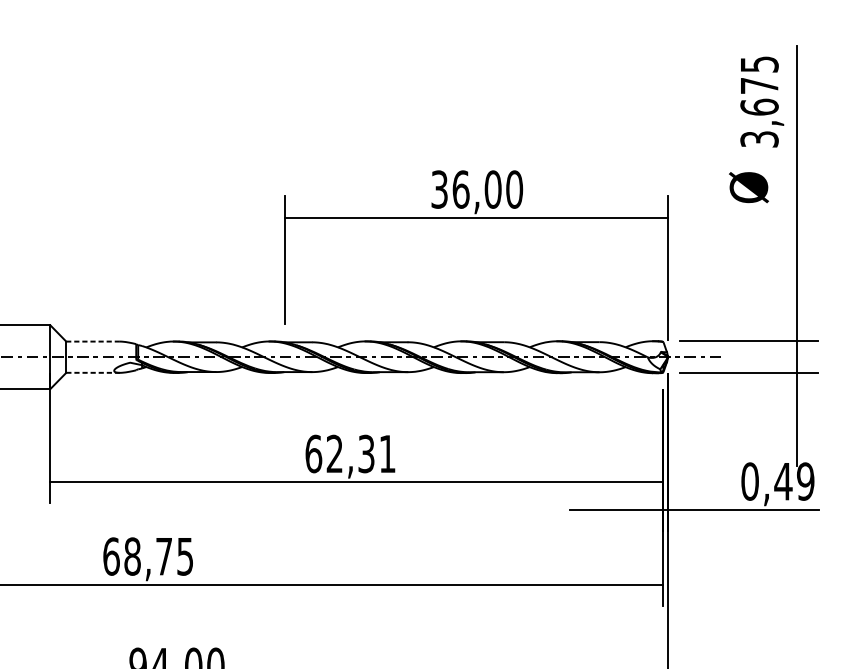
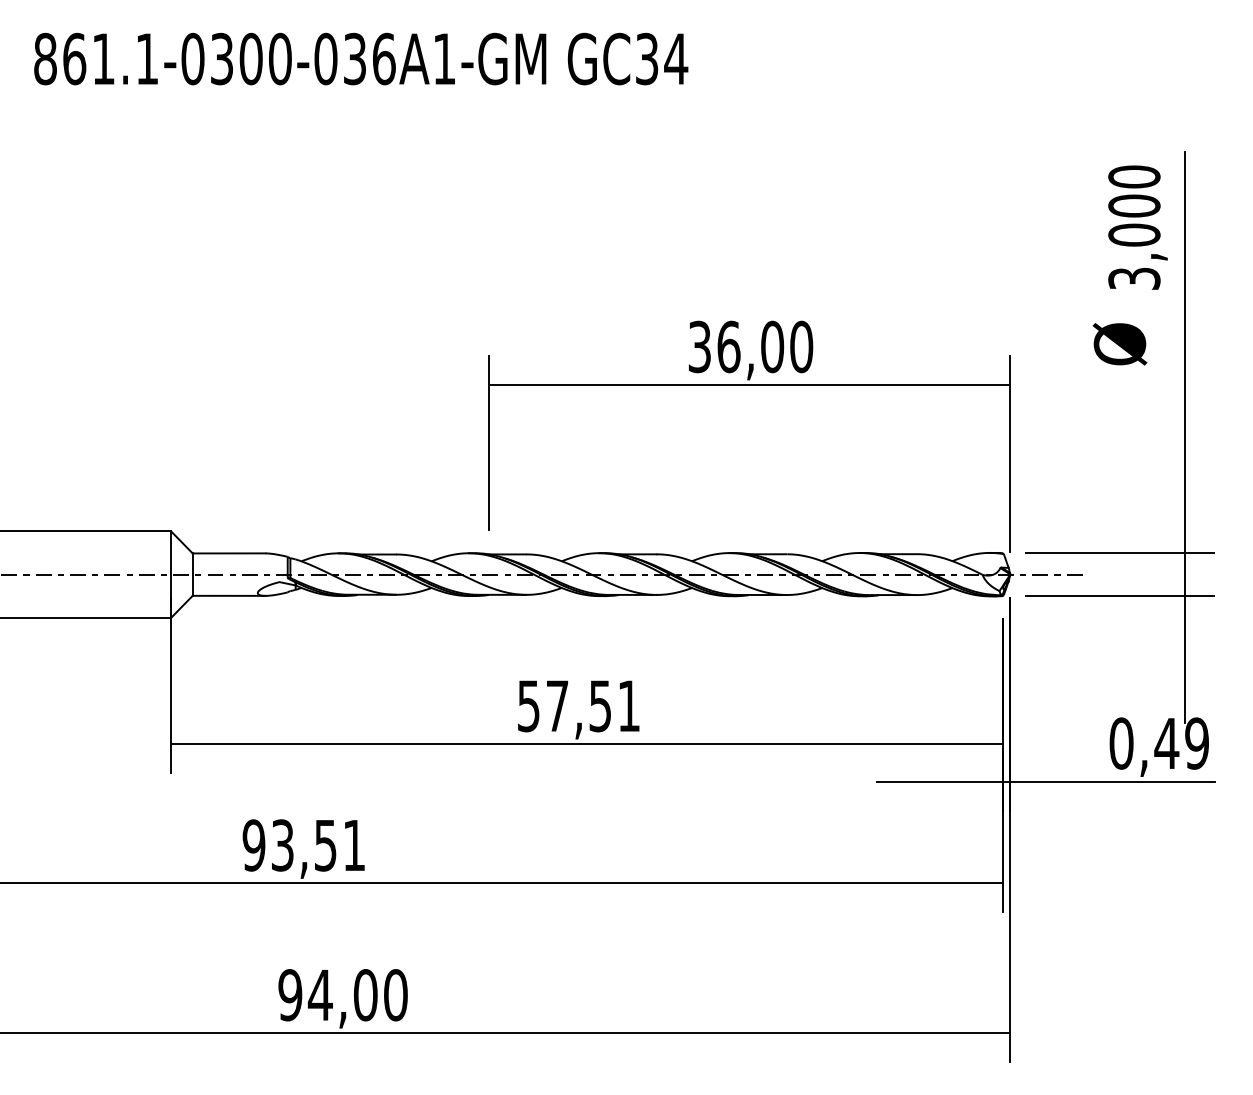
text: (759, 85) -> (1134, 205), 3,675 -> 3,000
line: (92, 341) -> (228, 553), dashed -> solid
line: (93, 372) -> (229, 595), dashed -> solid
text: (340, 454) -> (564, 706), 62,31 -> 57,51
text: (147, 556) -> (303, 845), 68,75 -> 93,51

